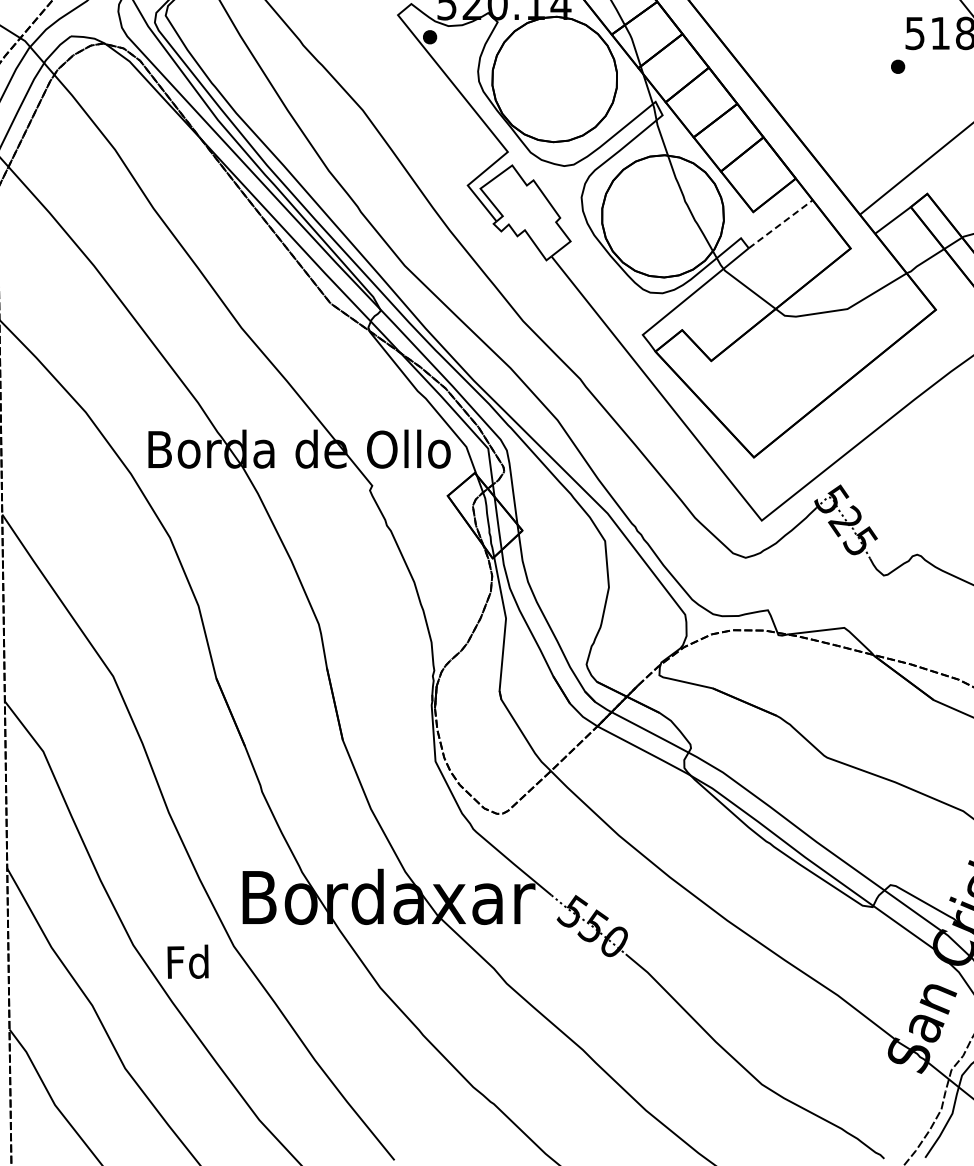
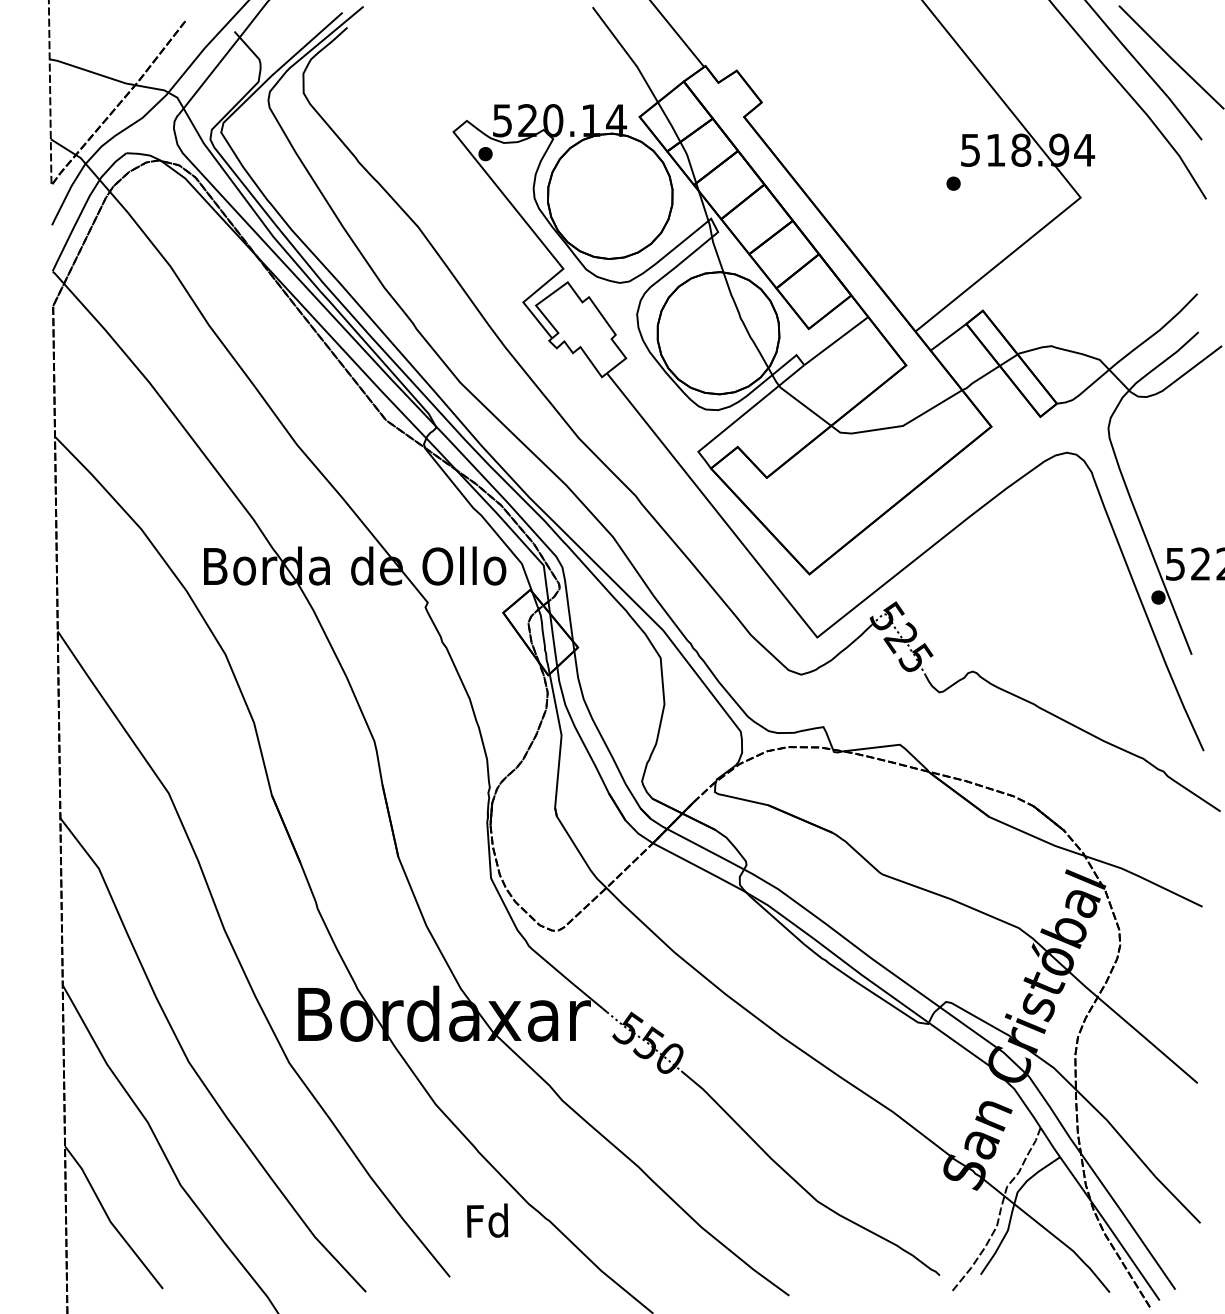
line: (780, 223) -> (836, 340), dashed -> solid
text: (187, 961) -> (487, 1220), moved

